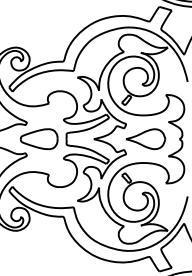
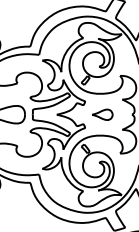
part: (145, 139) -> (102, 114), size x0.6

